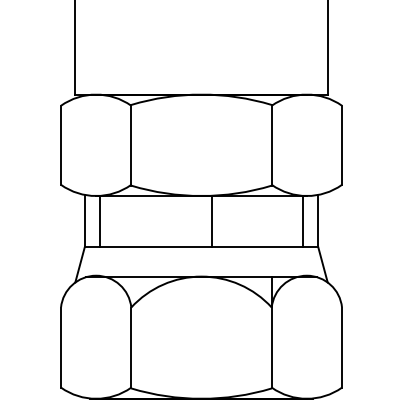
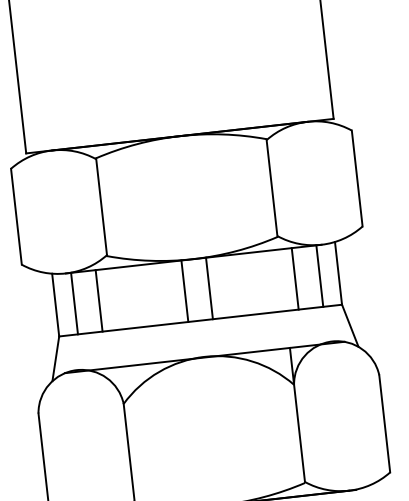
line: (120, 221) -> (98, 301), added
line: (191, 221) -> (185, 291), added
line: (282, 221) -> (295, 279), added

